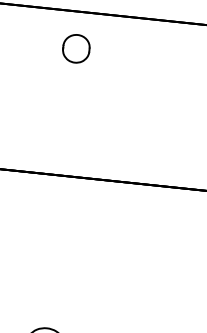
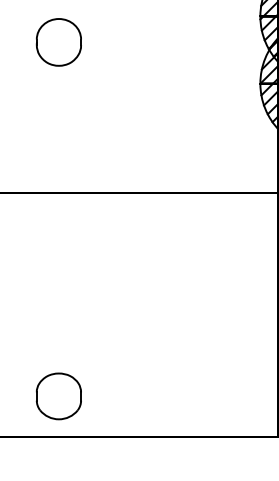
part: (76, 48) -> (58, 42), size x1.43

